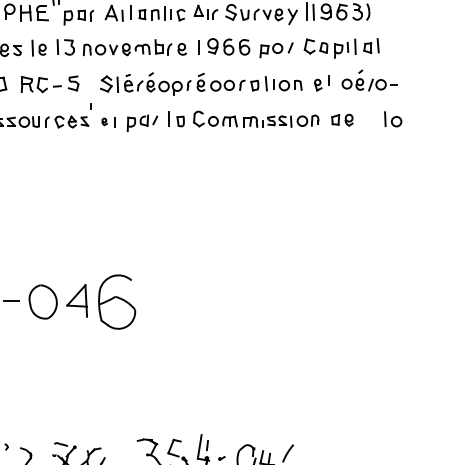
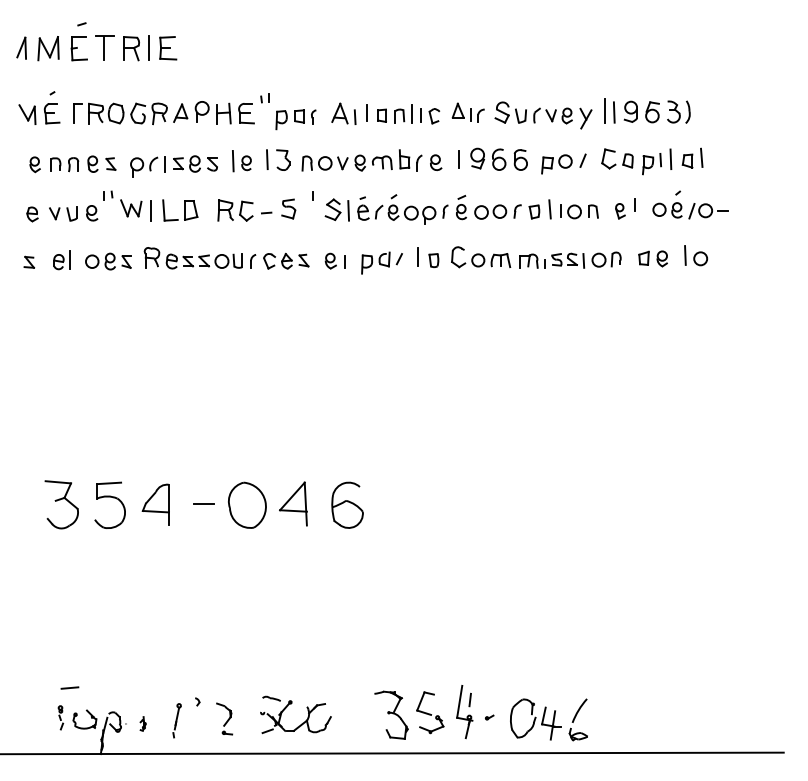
line: (91, 105) -> (312, 195), moved
part: (392, 119) -> (695, 255), moved
part: (104, 121) -> (330, 260), size x1.67
part: (116, 301) -> (347, 504), size x0.62

